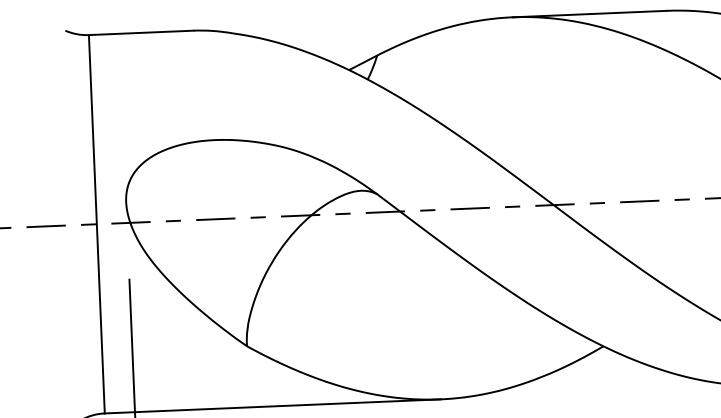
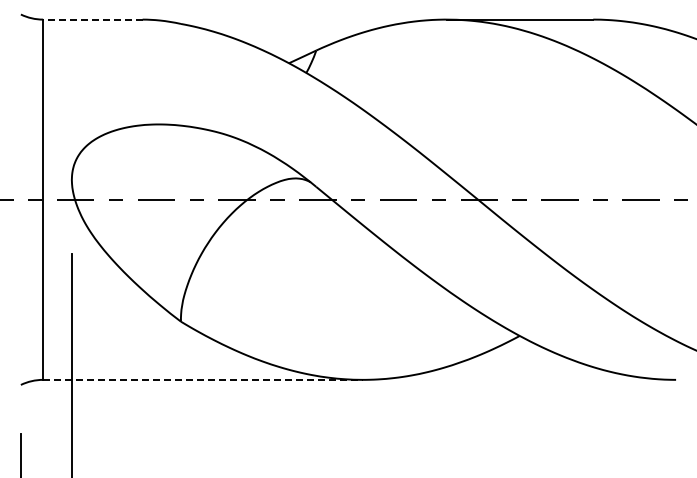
line: (140, 32) -> (92, 19), solid -> dashed
line: (273, 405) -> (203, 379), solid -> dashed

